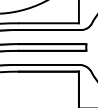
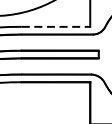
line: (49, 23) -> (56, 27), solid -> dashed

